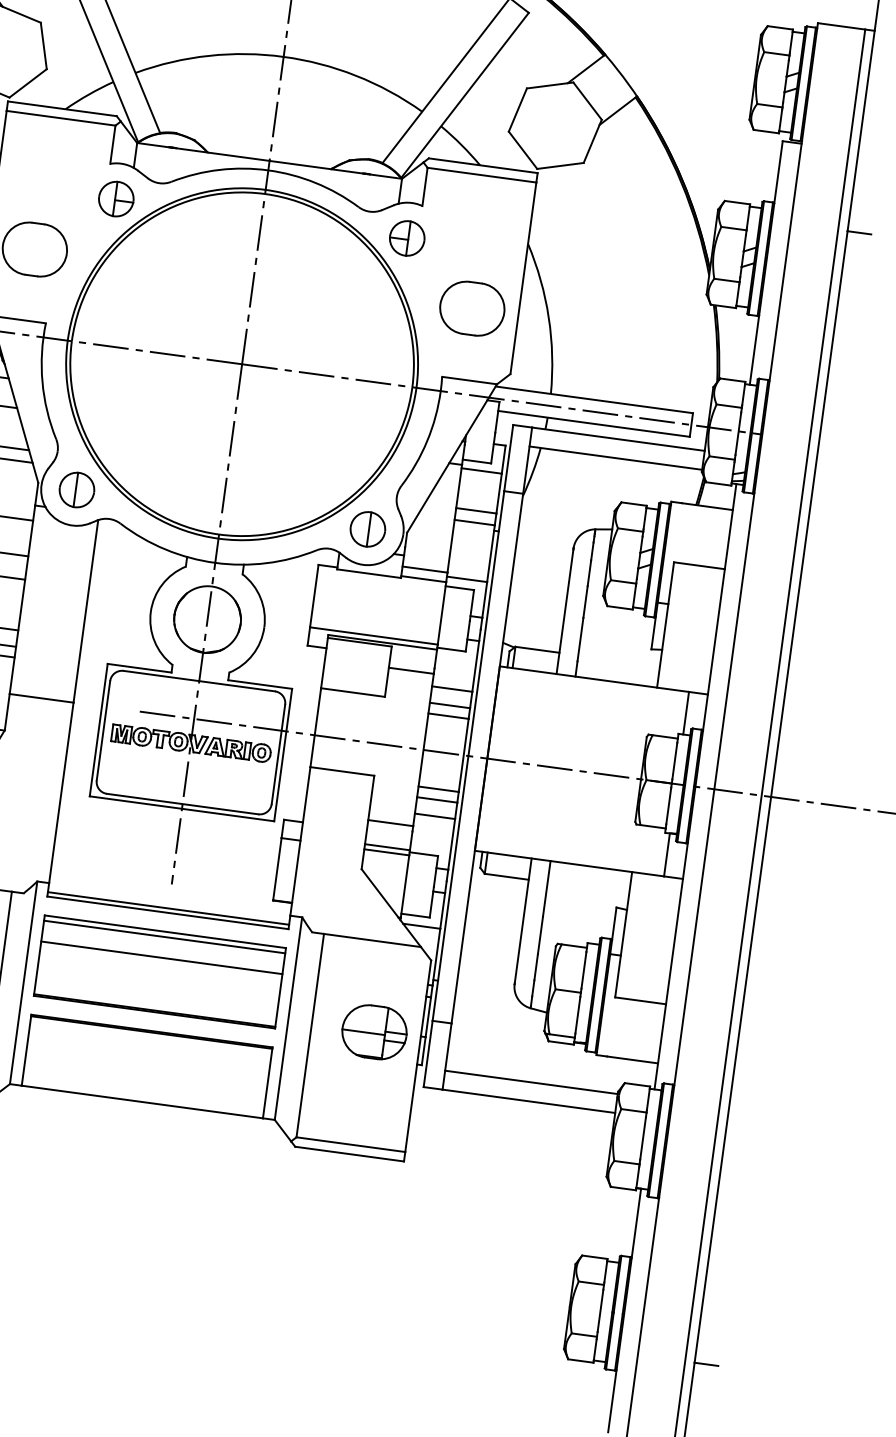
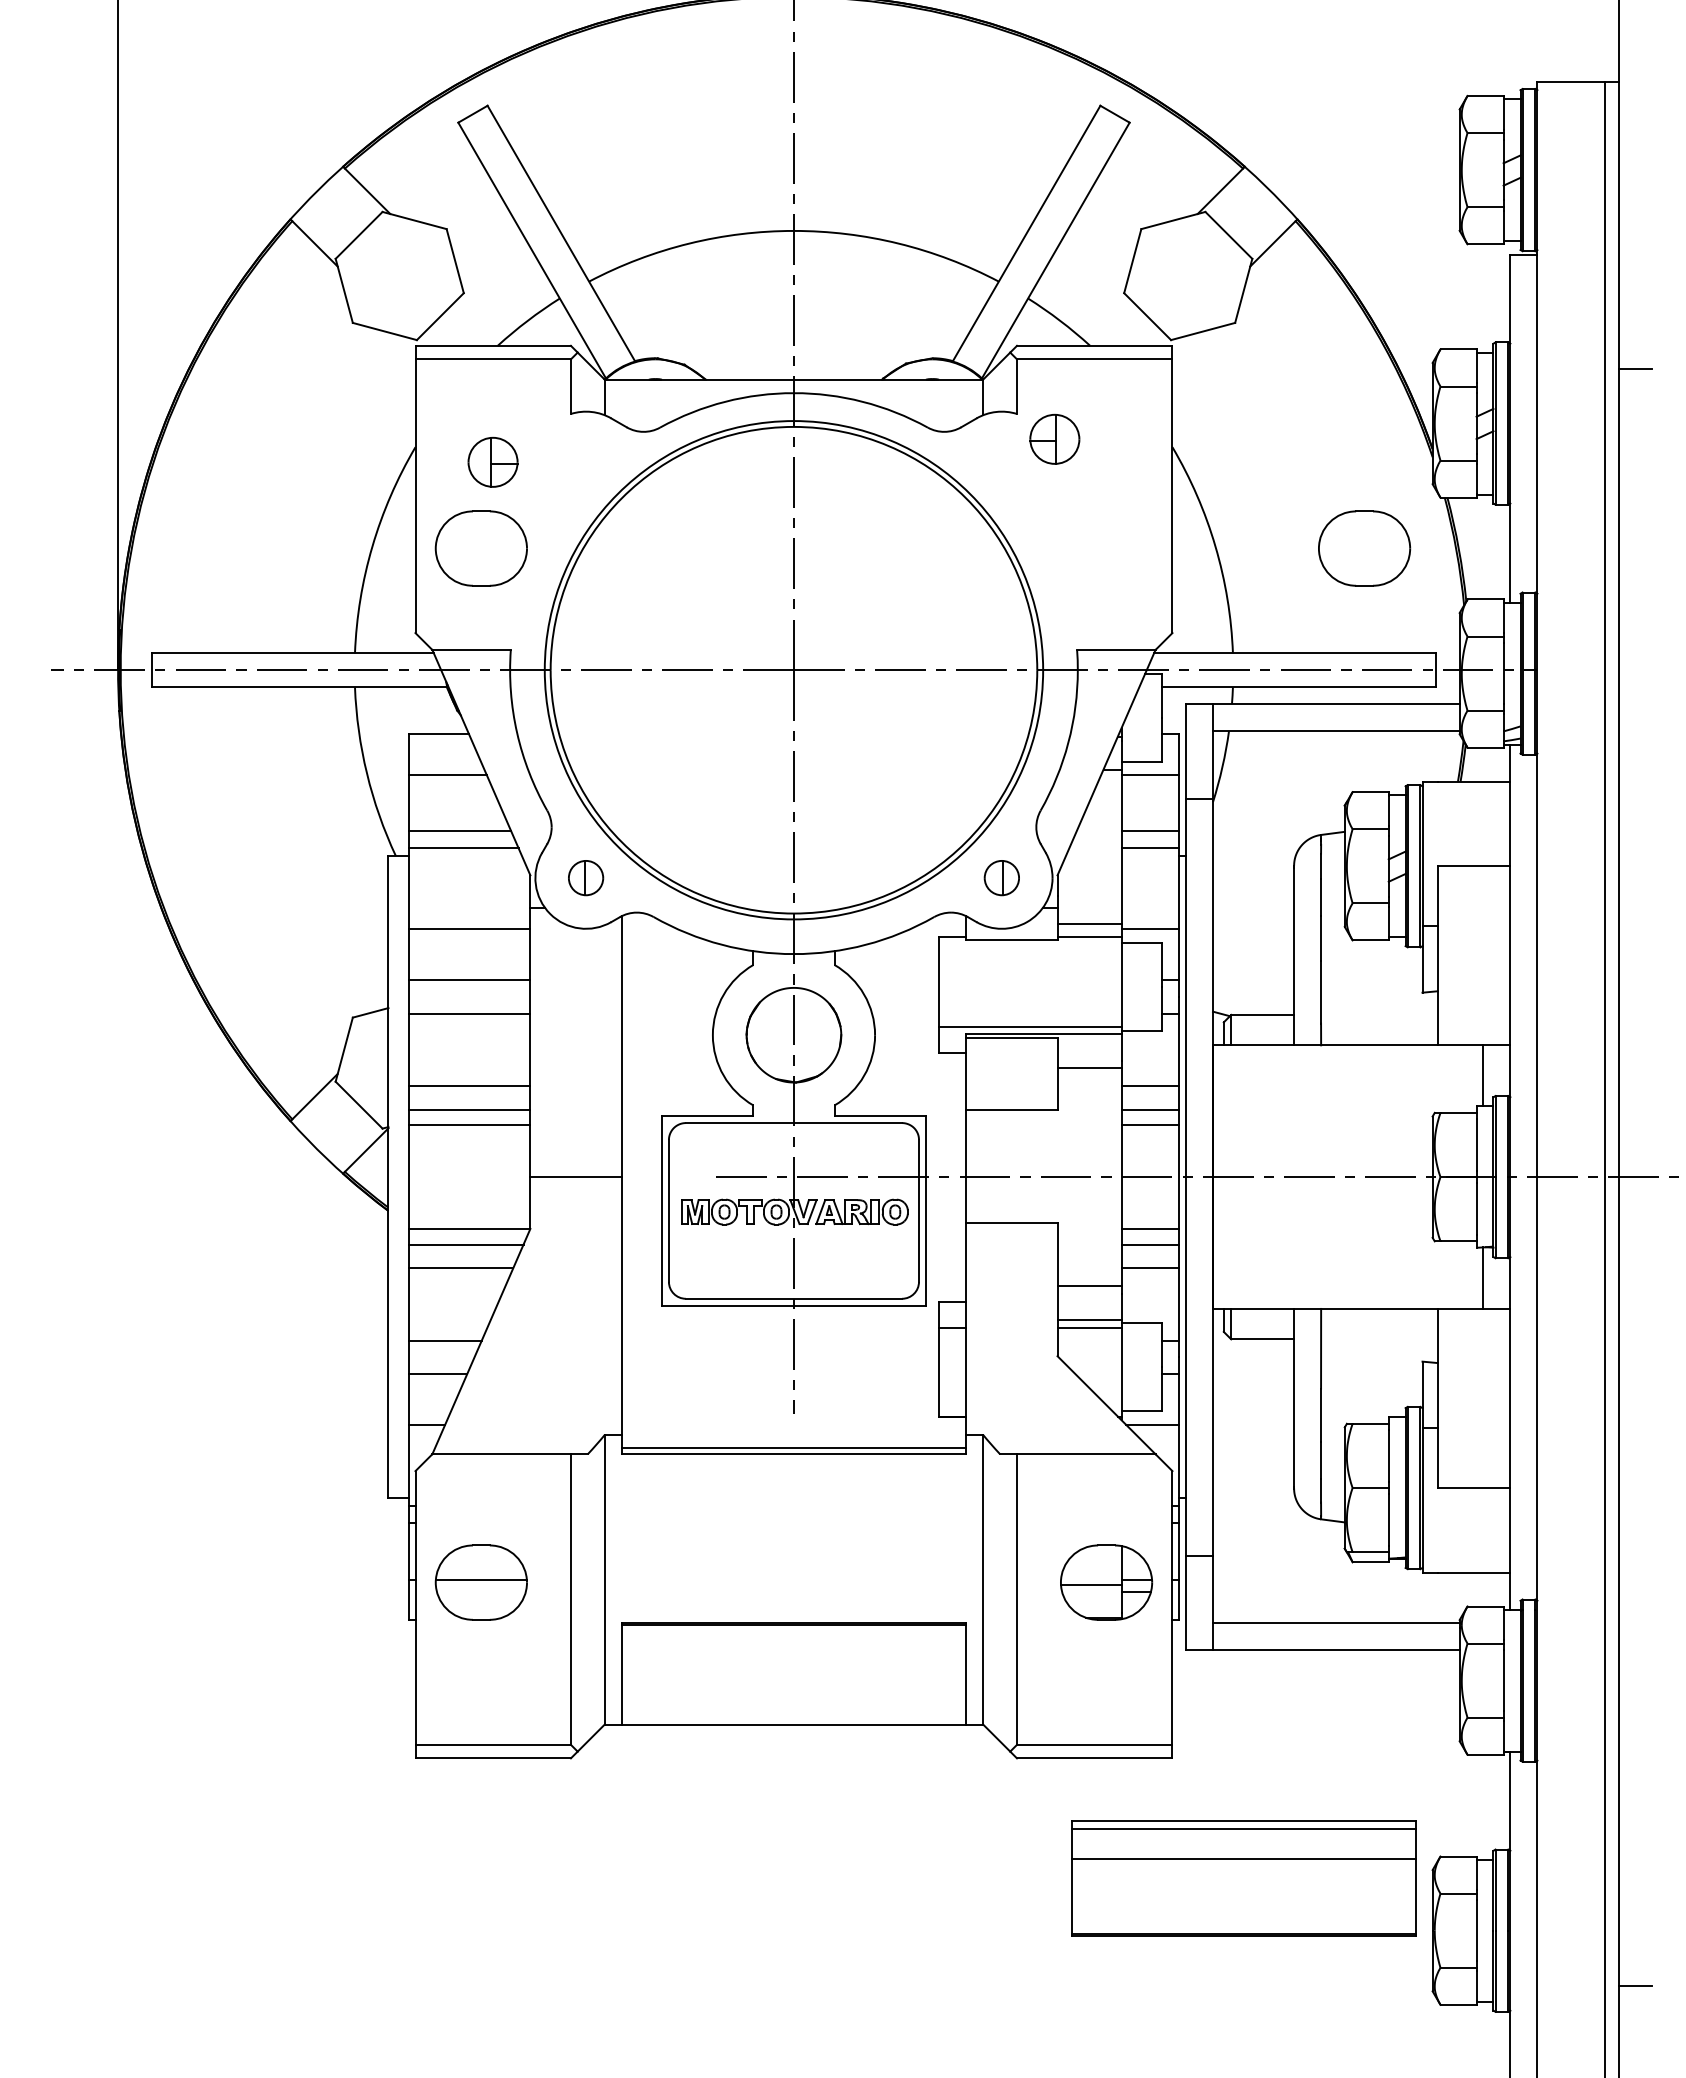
part: (115, 198) -> (492, 461), moved
part: (407, 237) -> (1054, 438), moved
part: (472, 308) -> (1364, 548), moved
part: (76, 489) -> (585, 877), size x0.7
part: (367, 528) -> (1001, 877), size x0.7
part: (159, 971) -> (1243, 1878), moved

